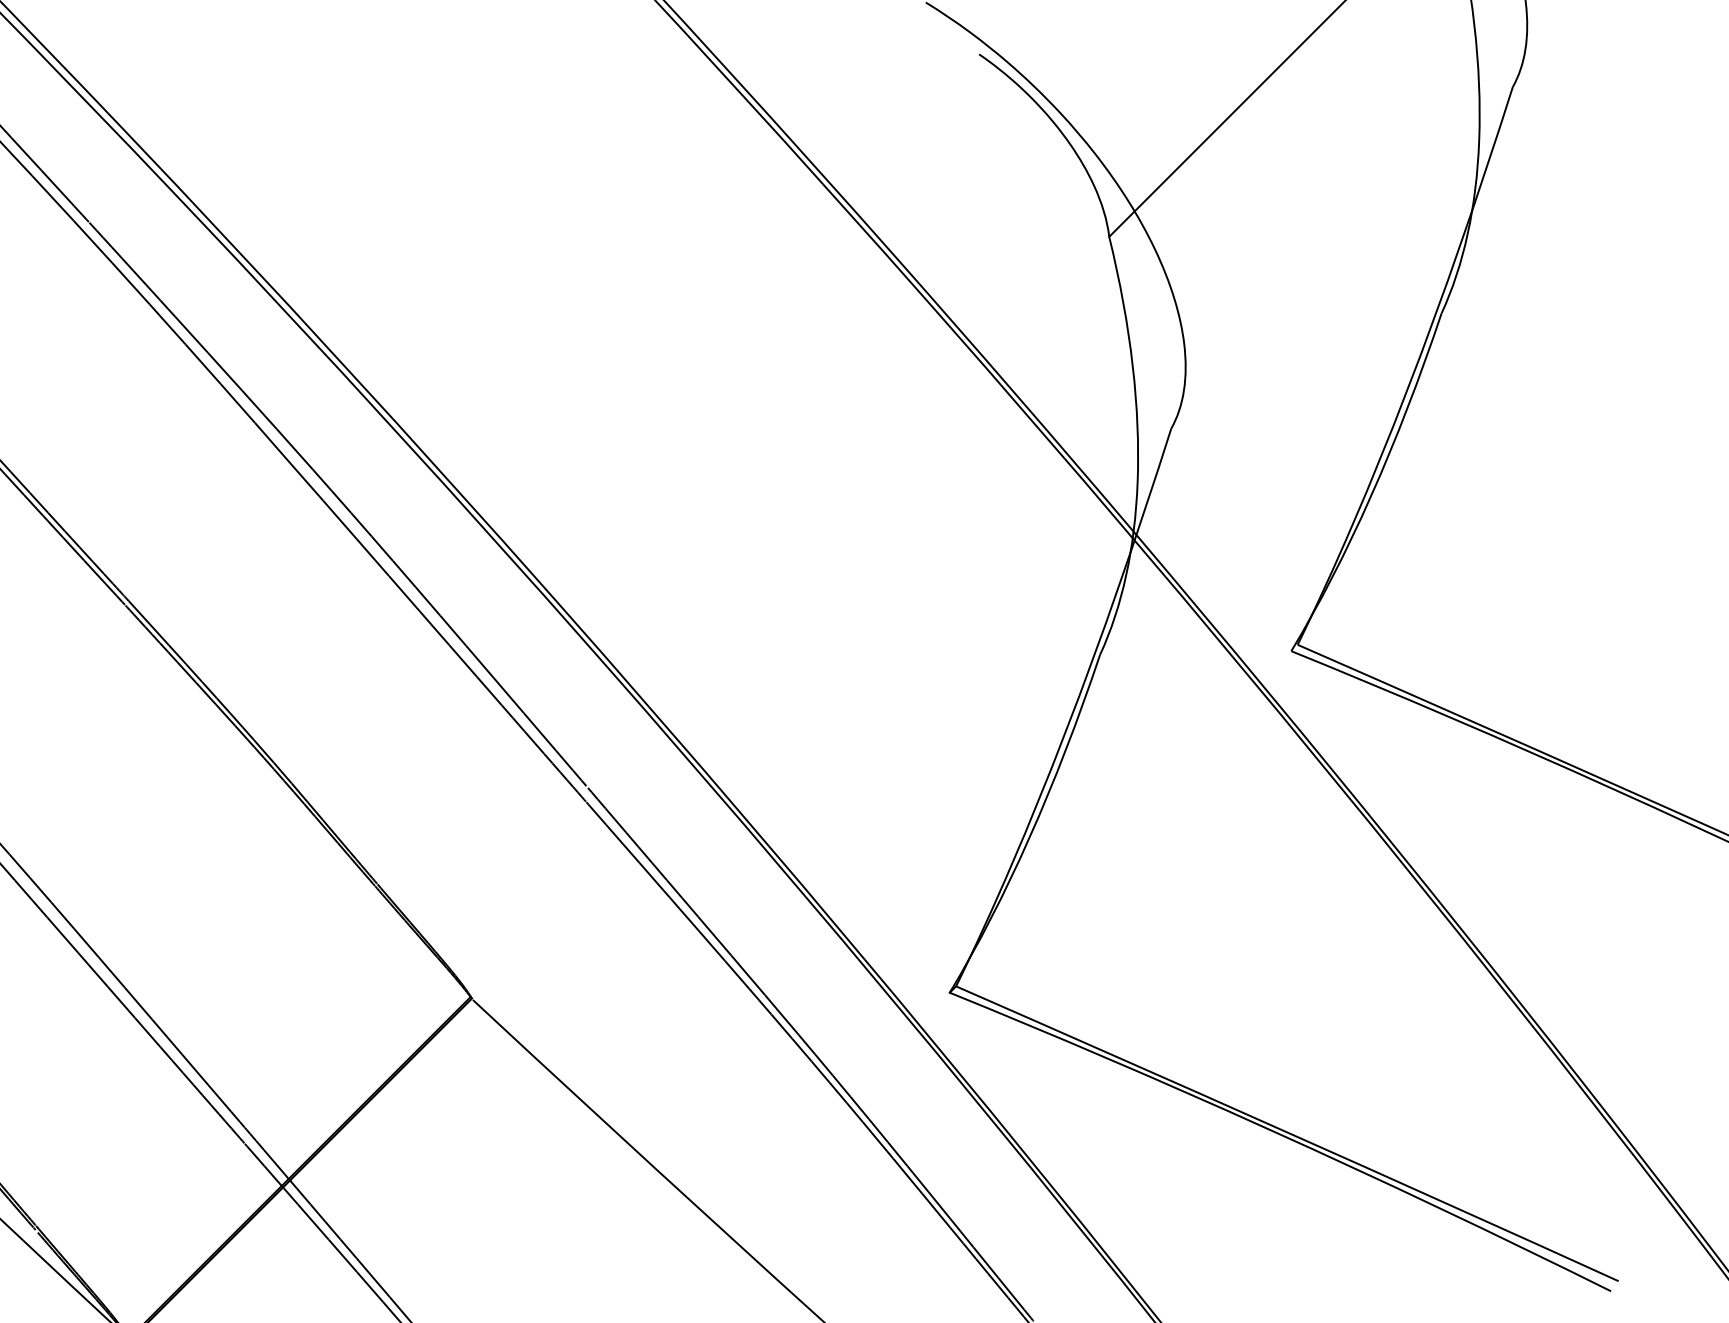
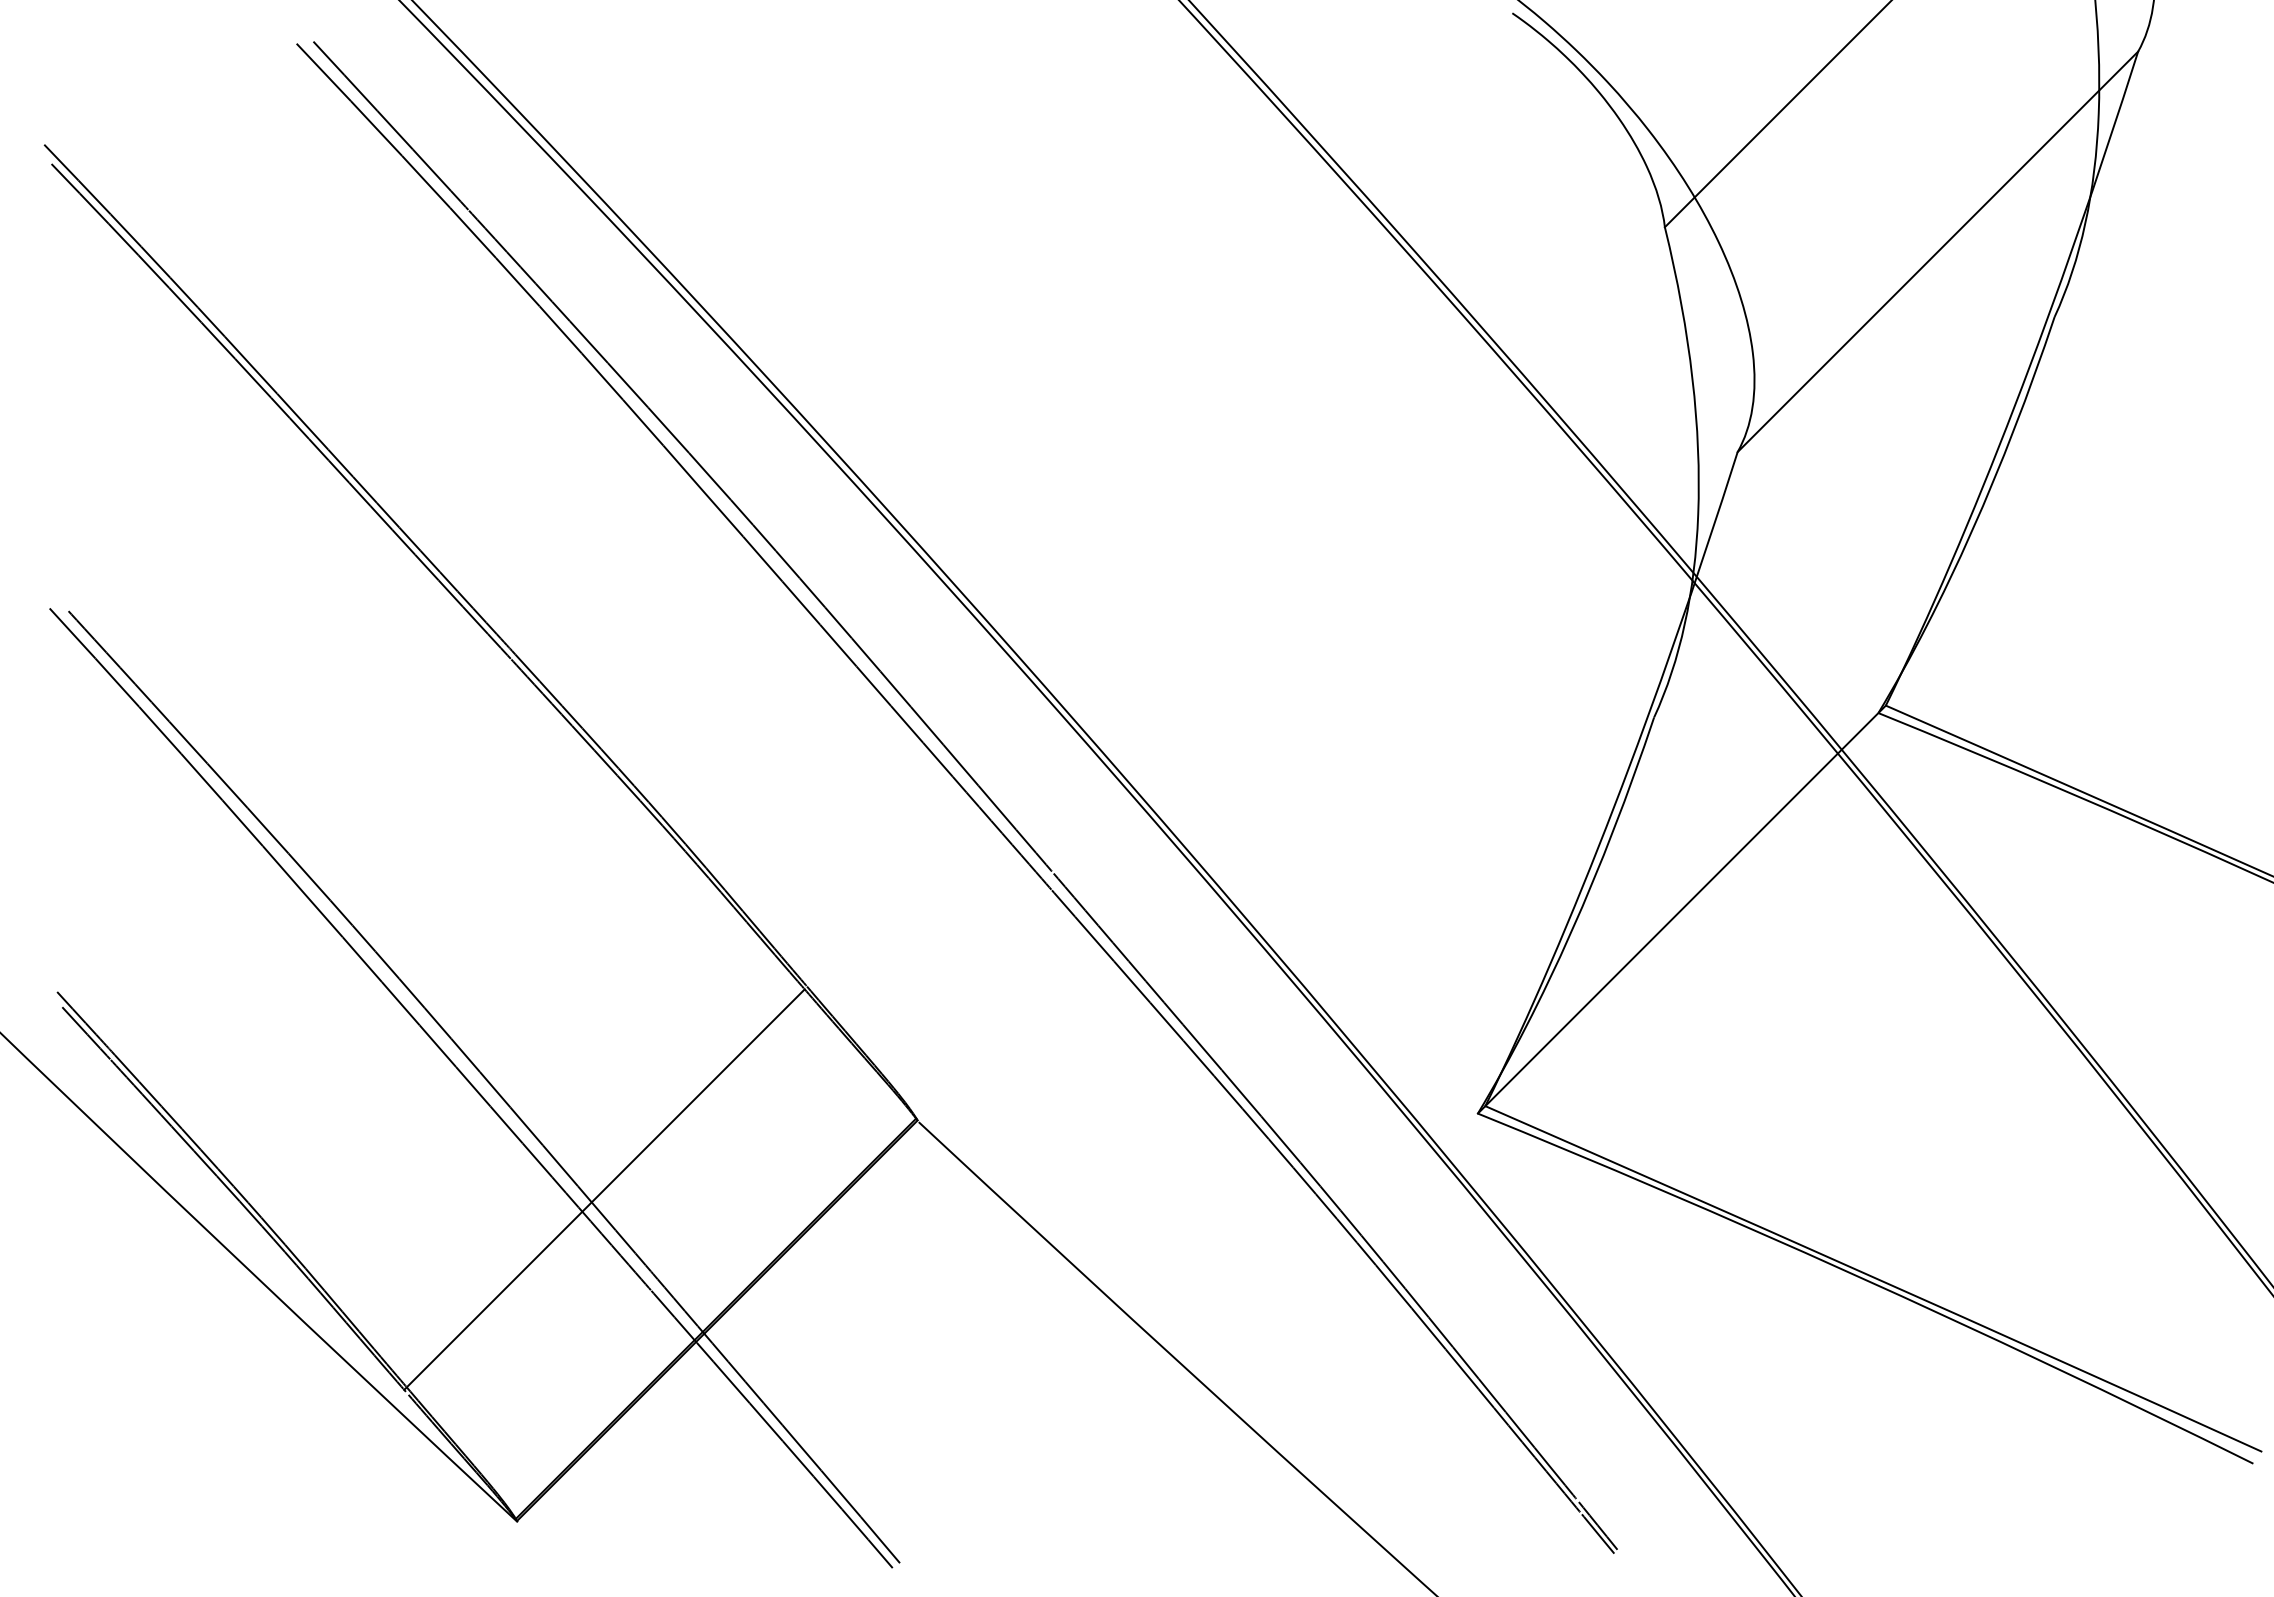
line: (1341, 257) -> (1937, 251), added
line: (1126, 815) -> (1685, 905), added
line: (204, 1057) -> (604, 1189), added

